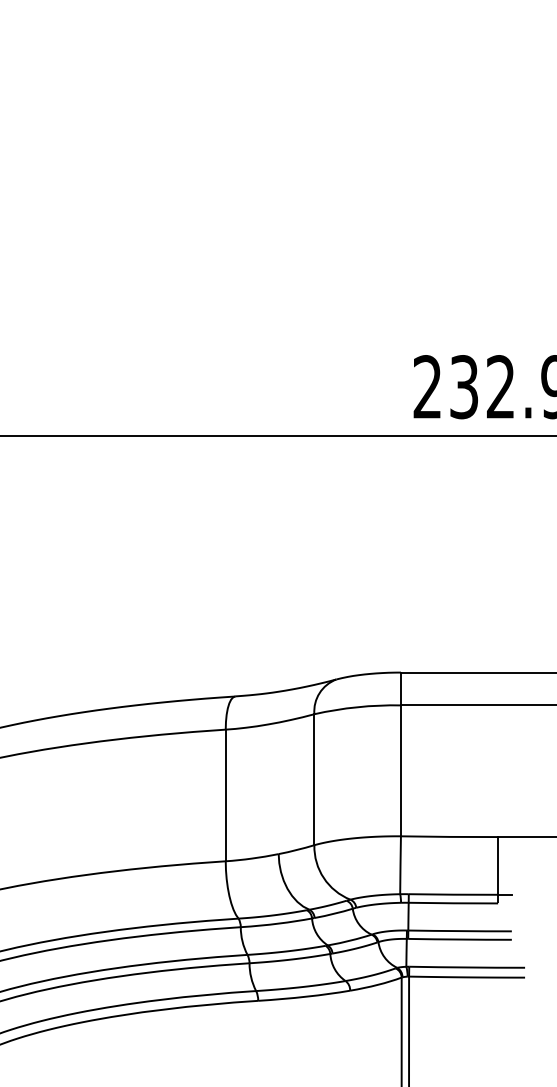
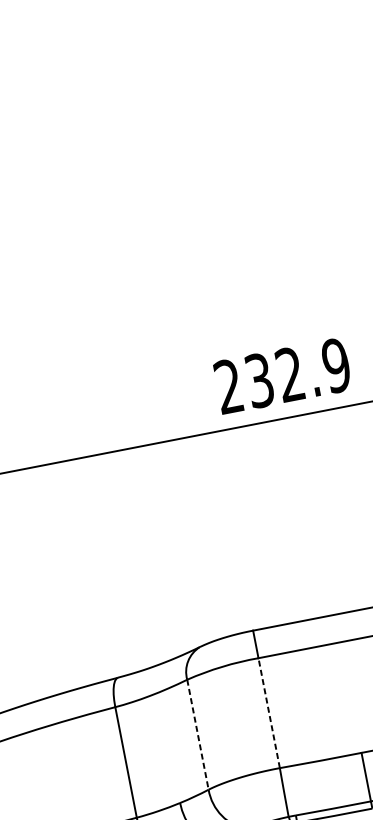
line: (400, 770) -> (268, 712), solid -> dashed
line: (314, 780) -> (198, 735), solid -> dashed

